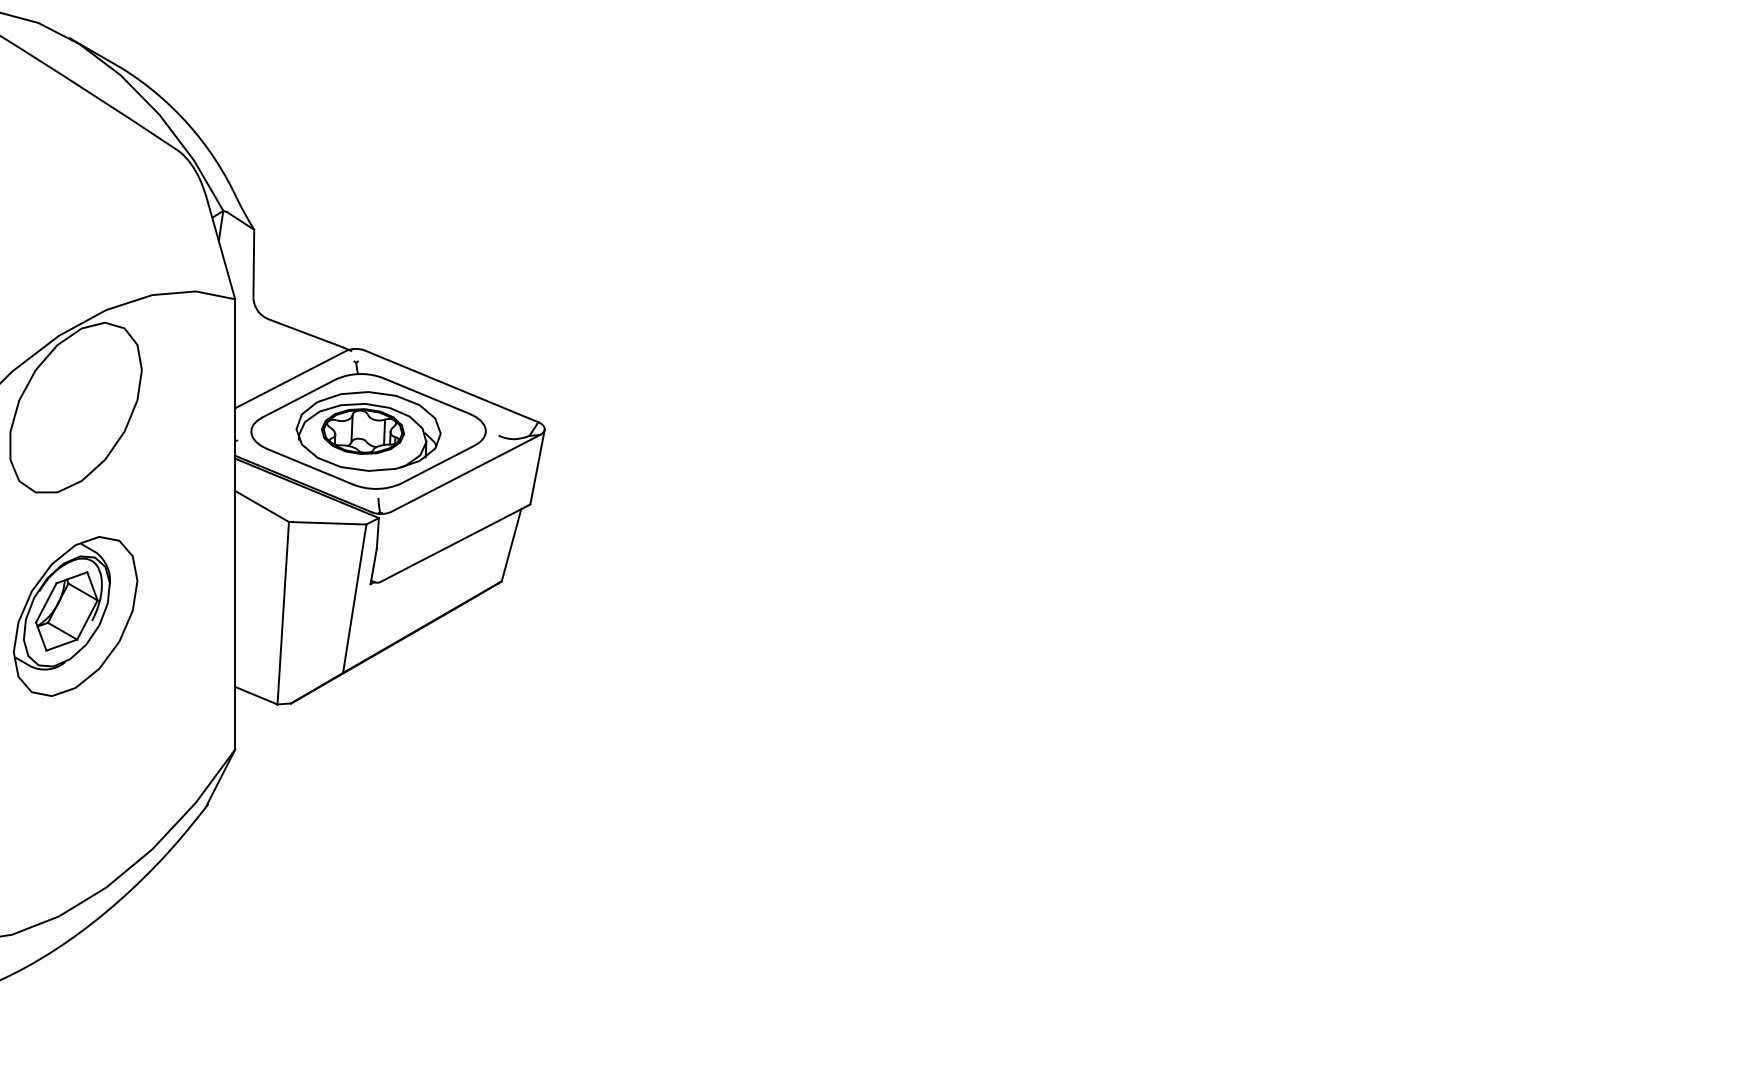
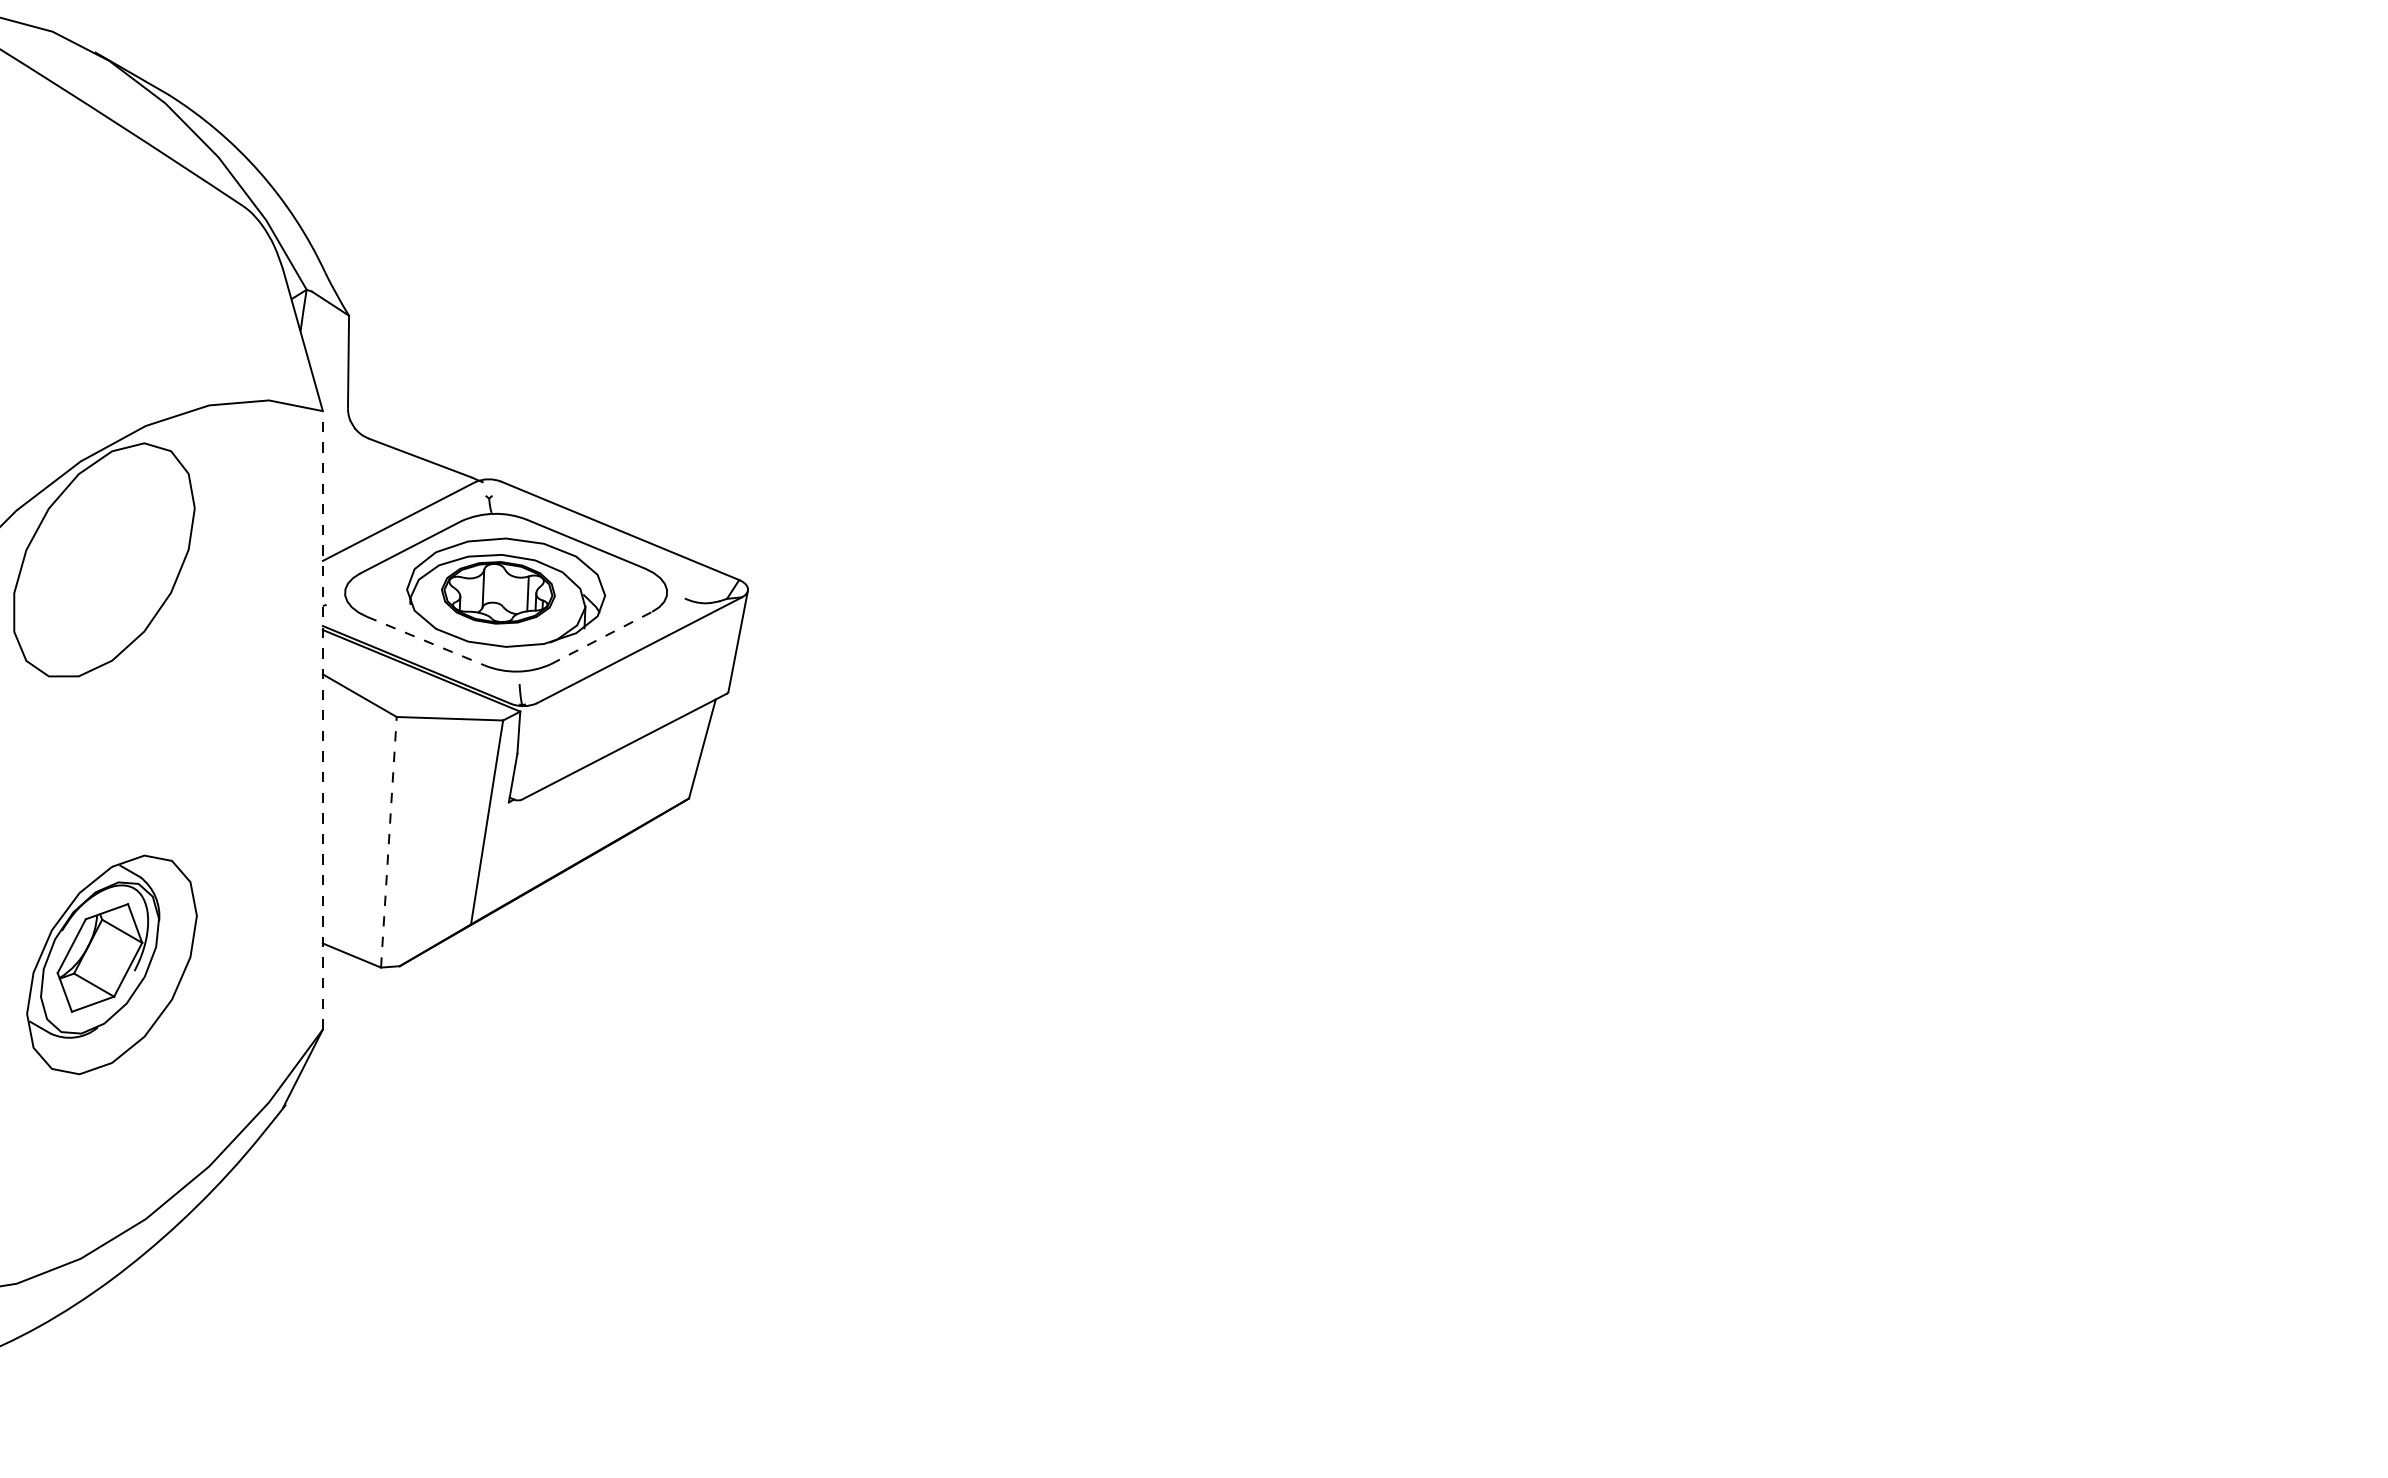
line: (438, 464) -> (602, 638), solid -> dashed
line: (310, 466) -> (426, 640), solid -> dashed
line: (235, 523) -> (323, 719), solid -> dashed
line: (283, 612) -> (389, 841), solid -> dashed
part: (75, 616) -> (111, 964), moved

